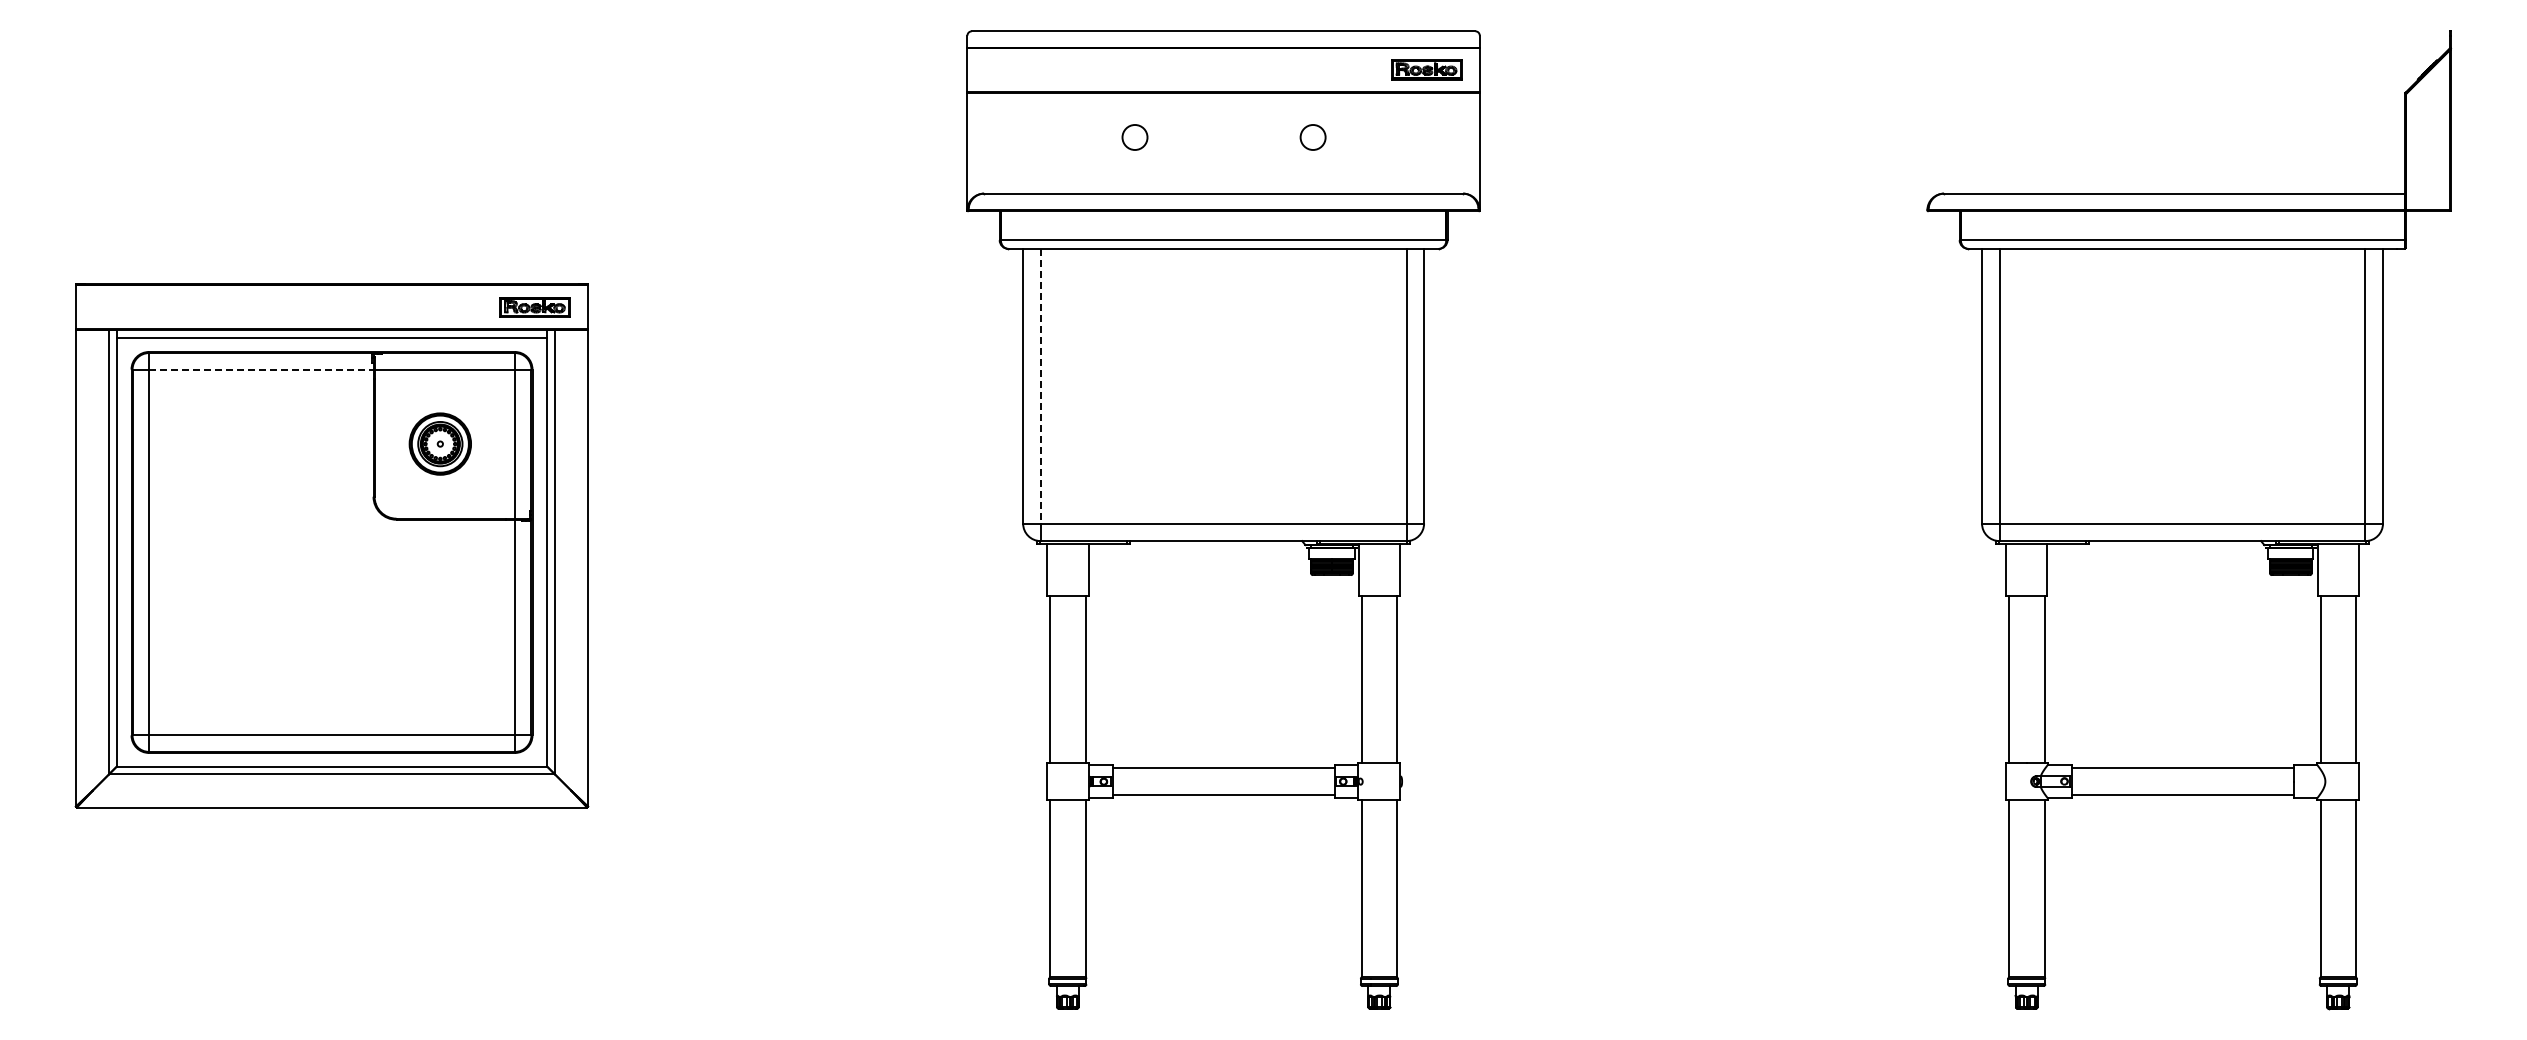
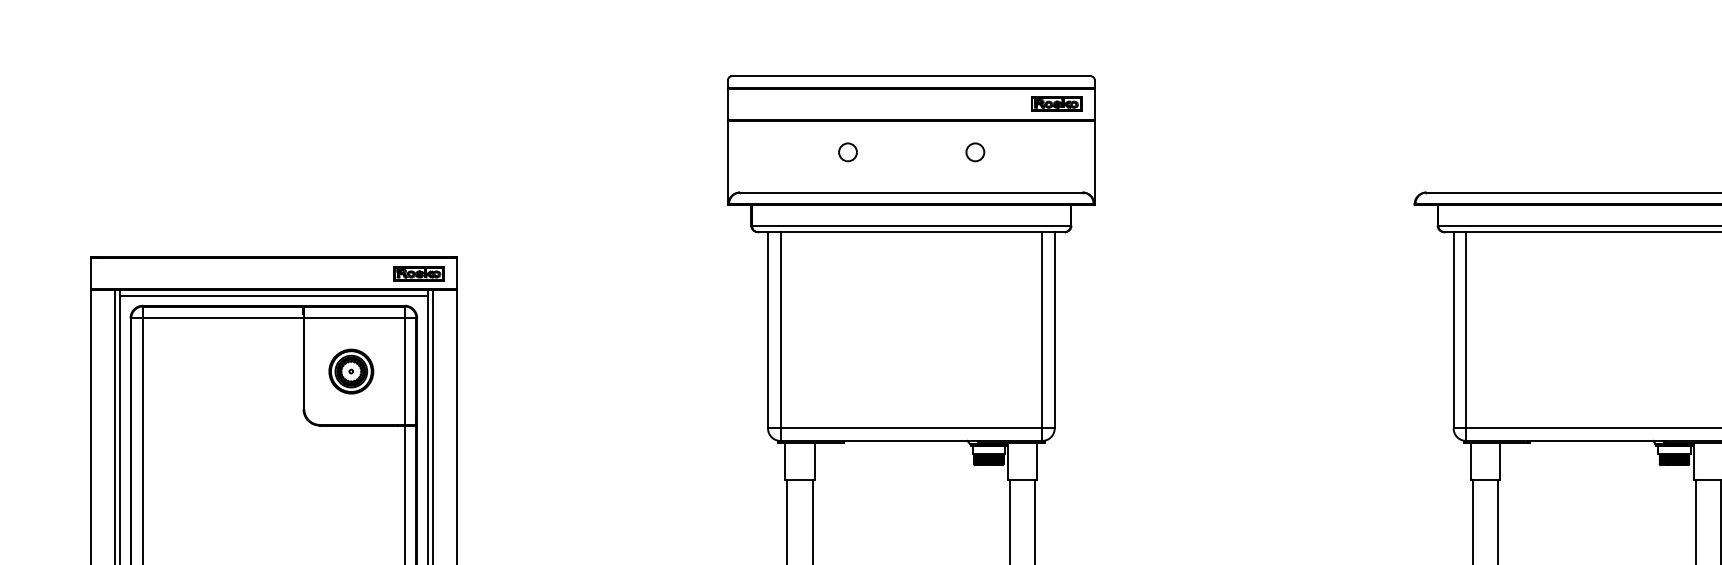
line: (261, 369) -> (223, 318), dashed -> solid
line: (1040, 386) -> (780, 330), dashed -> solid

